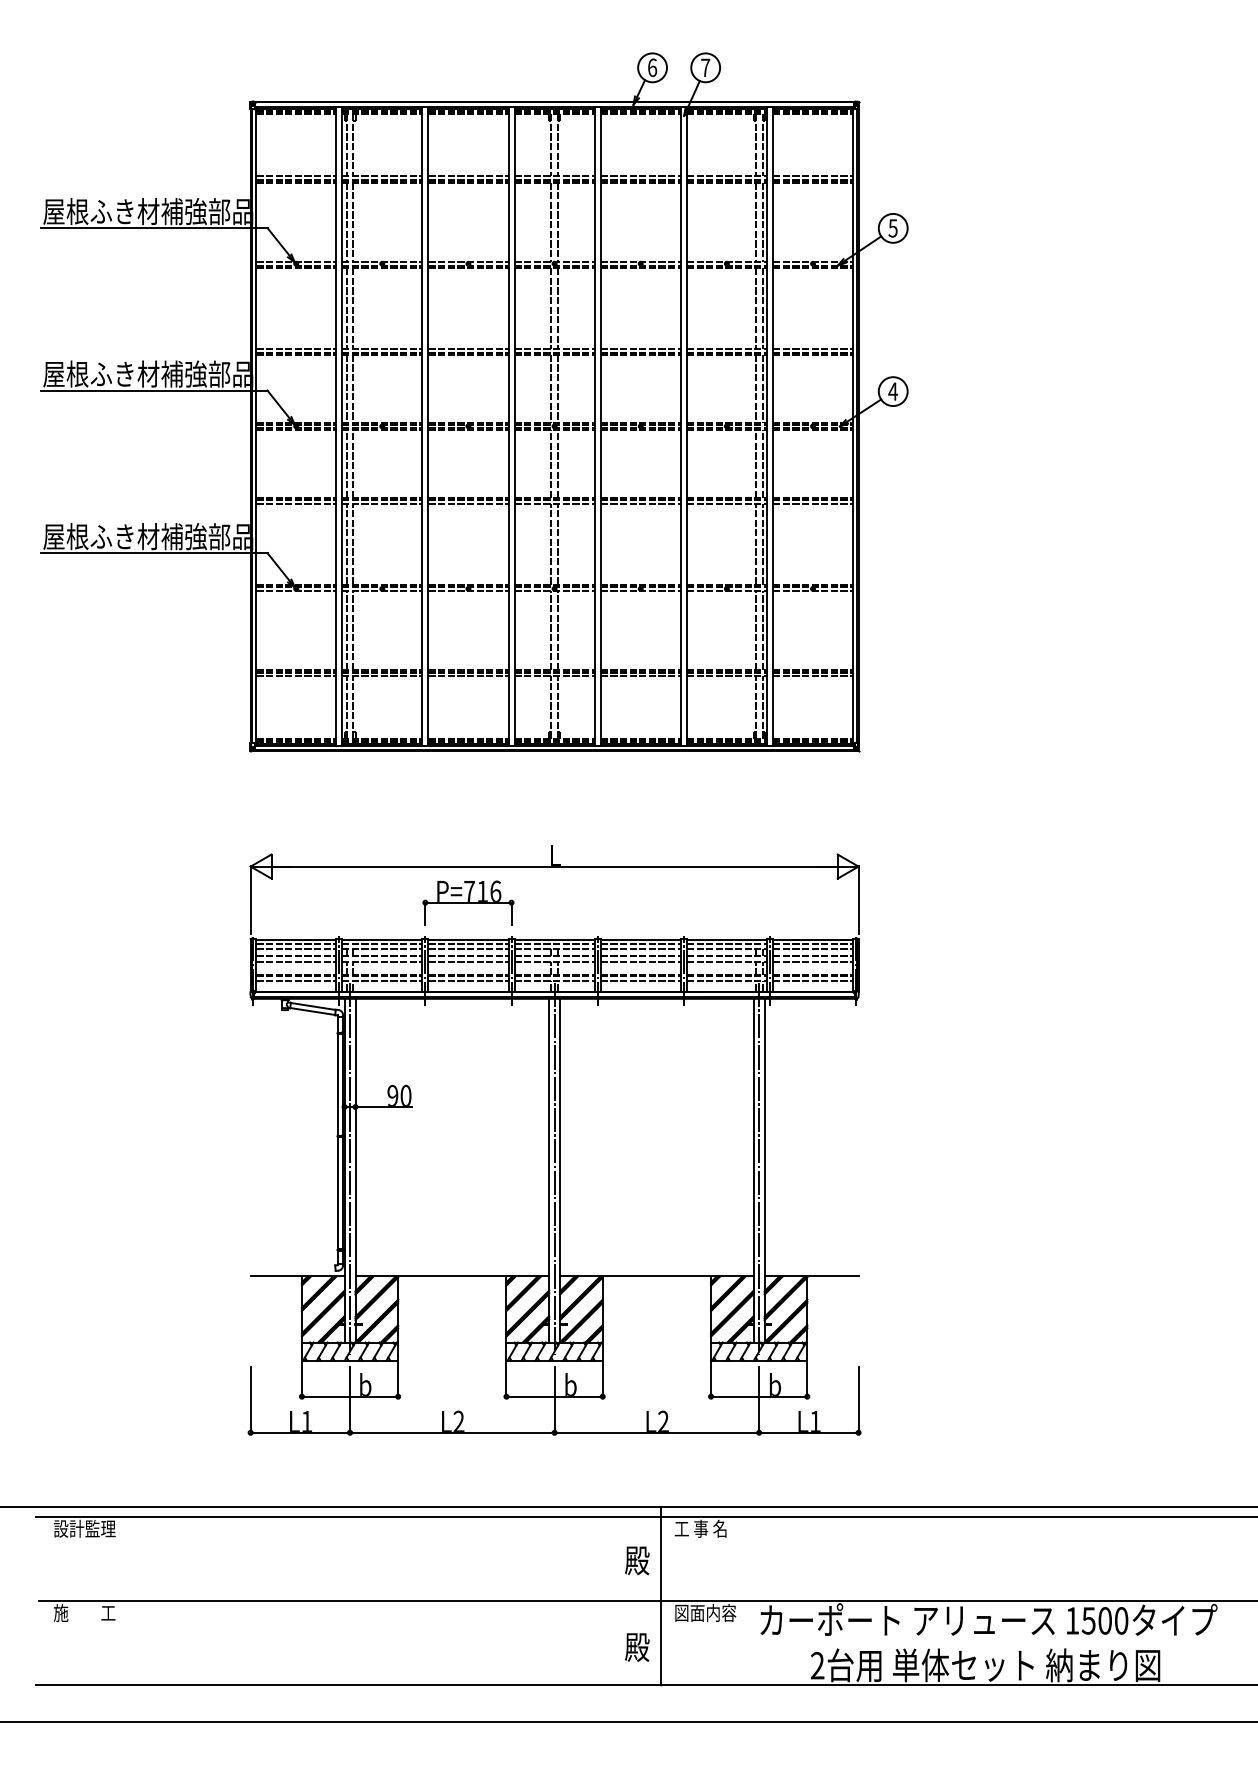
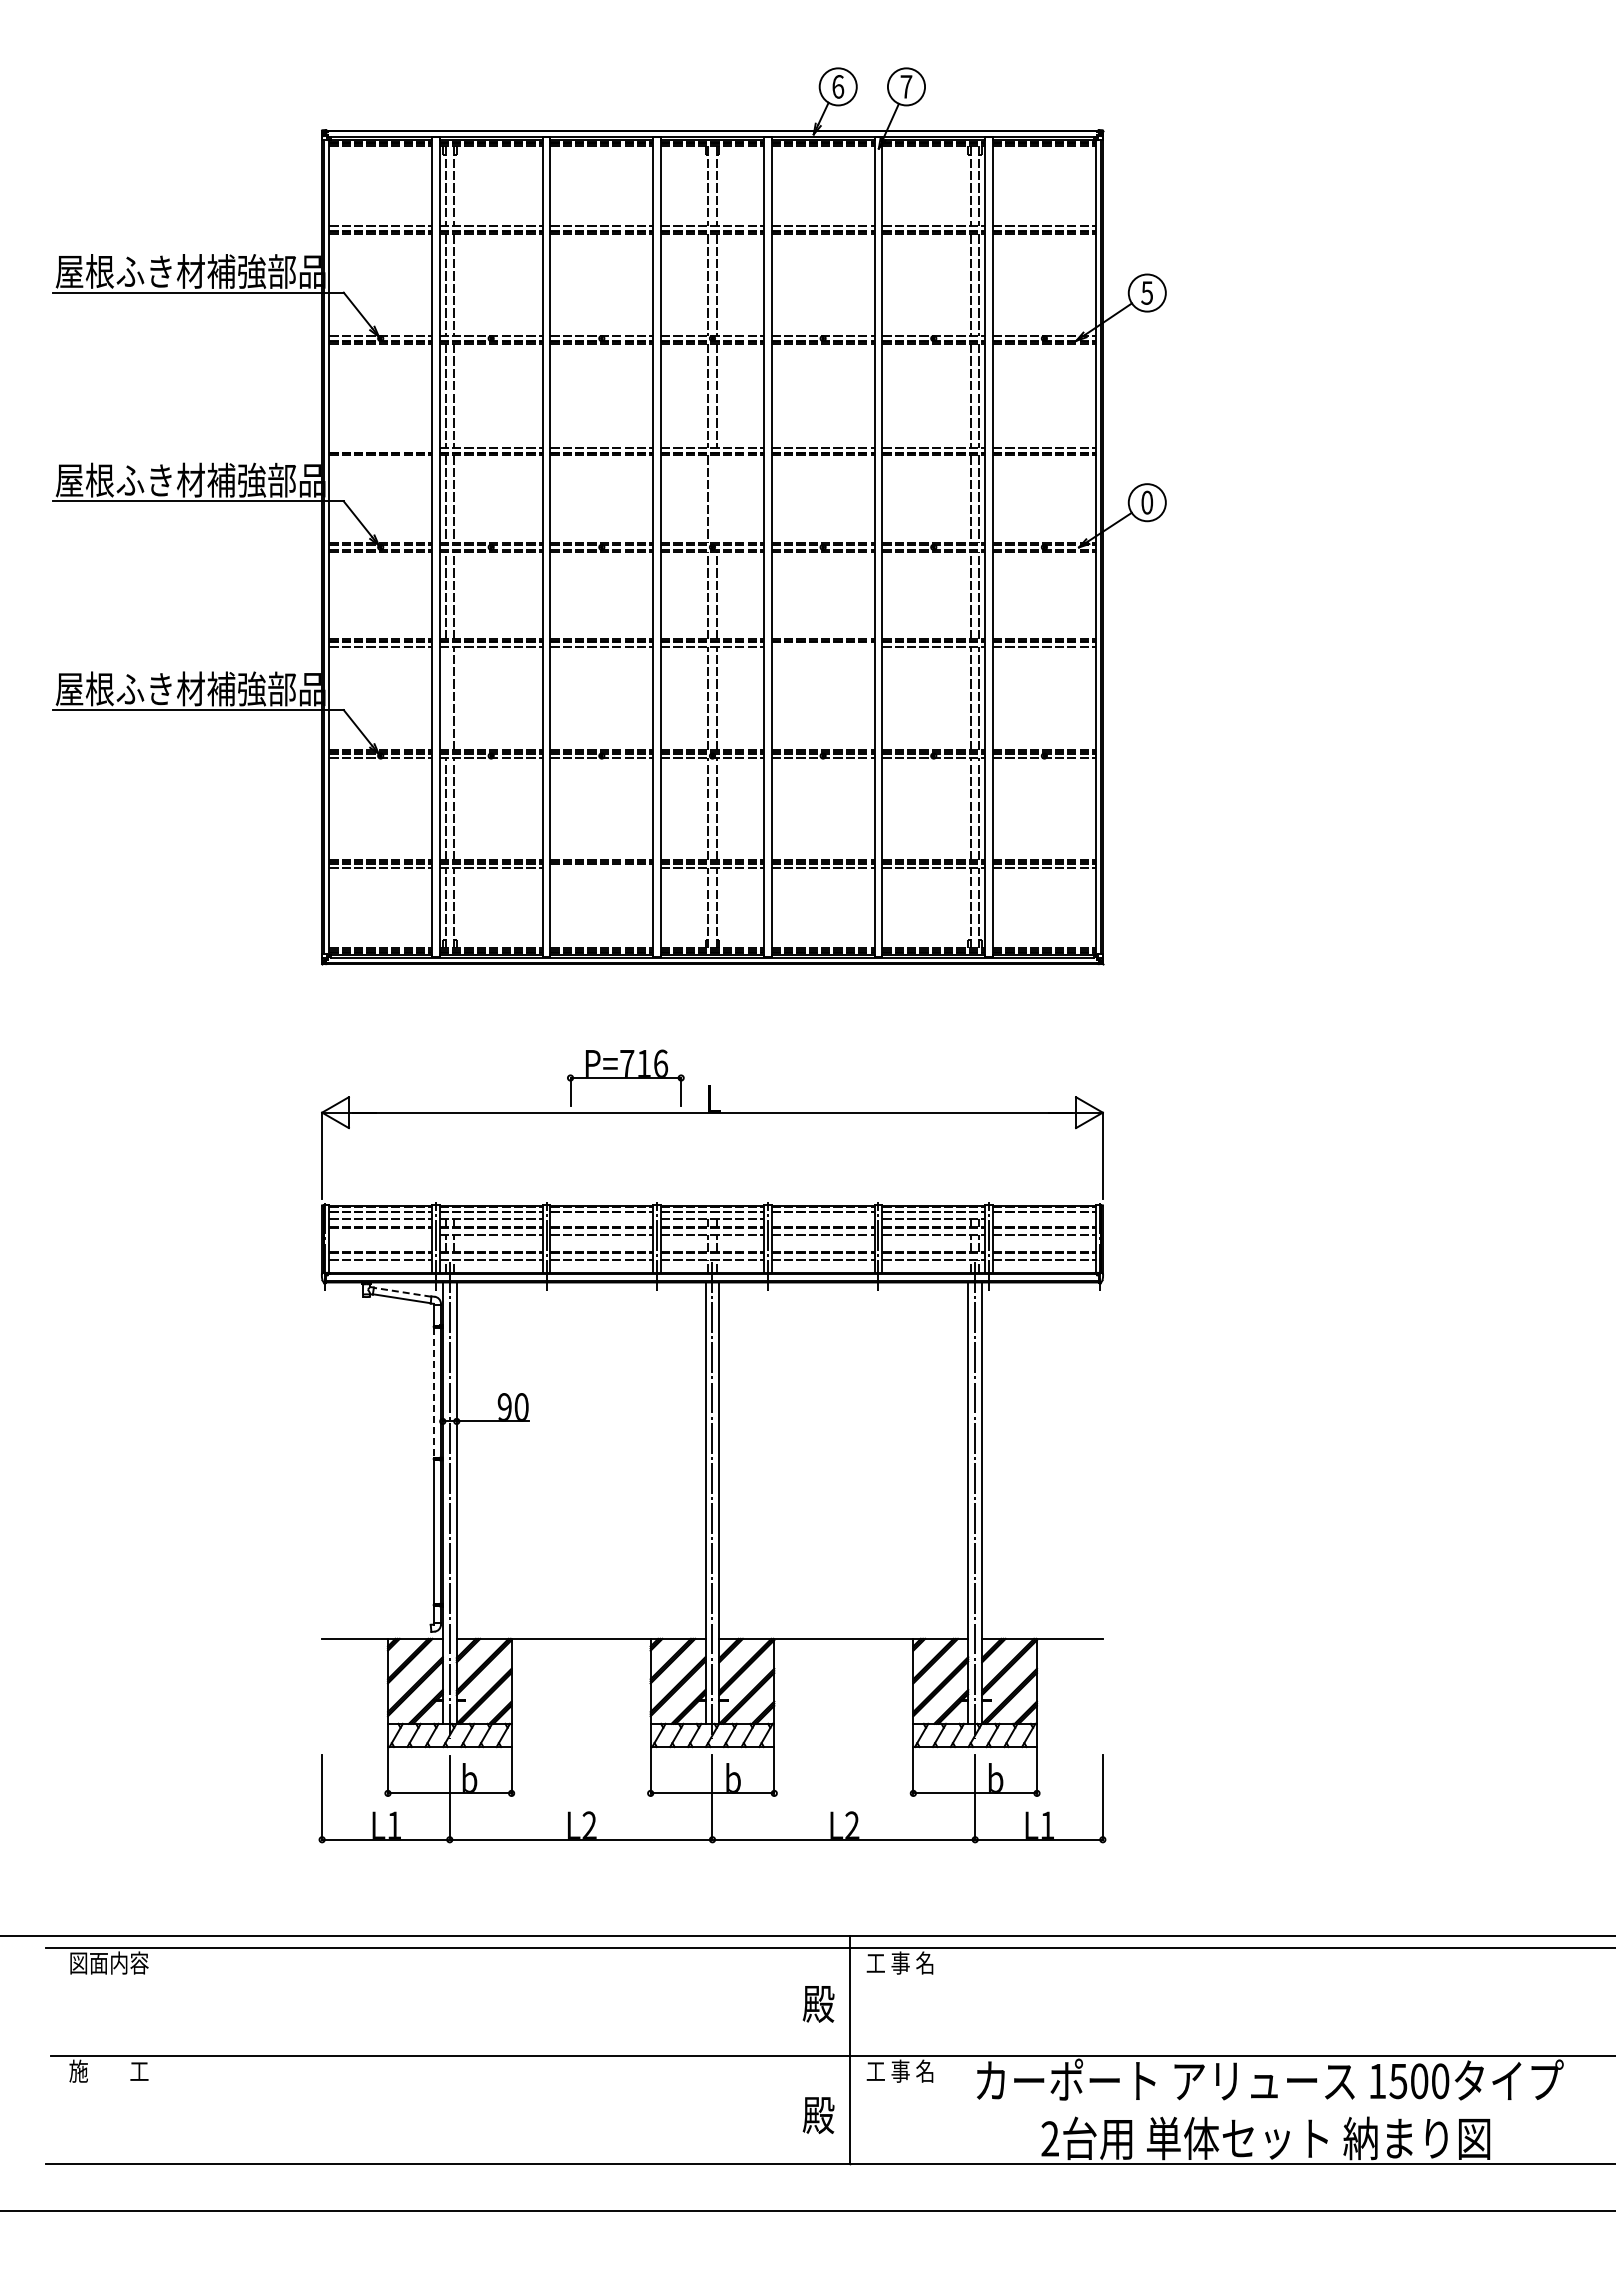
line: (296, 349) -> (380, 448), removed
line: (557, 388) -> (716, 498), removed
text: (892, 391) -> (1146, 502), 4 -> 0
line: (640, 503) -> (822, 646), removed
line: (346, 544) -> (445, 698), removed
line: (468, 676) -> (601, 868), removed
part: (468, 902) -> (625, 1077), moved
line: (468, 949) -> (601, 1218), removed
line: (640, 949) -> (822, 1218), removed
line: (812, 949) -> (1043, 1218), removed
line: (296, 961) -> (380, 1234), removed
line: (313, 1006) -> (402, 1292), solid -> dashed
line: (338, 1085) -> (434, 1393), solid -> dashed
text: (84, 1528) -> (108, 1962), 設計監理 -> 図面内容
text: (704, 1612) -> (905, 2070), 図面内容 -> 工 事 名

